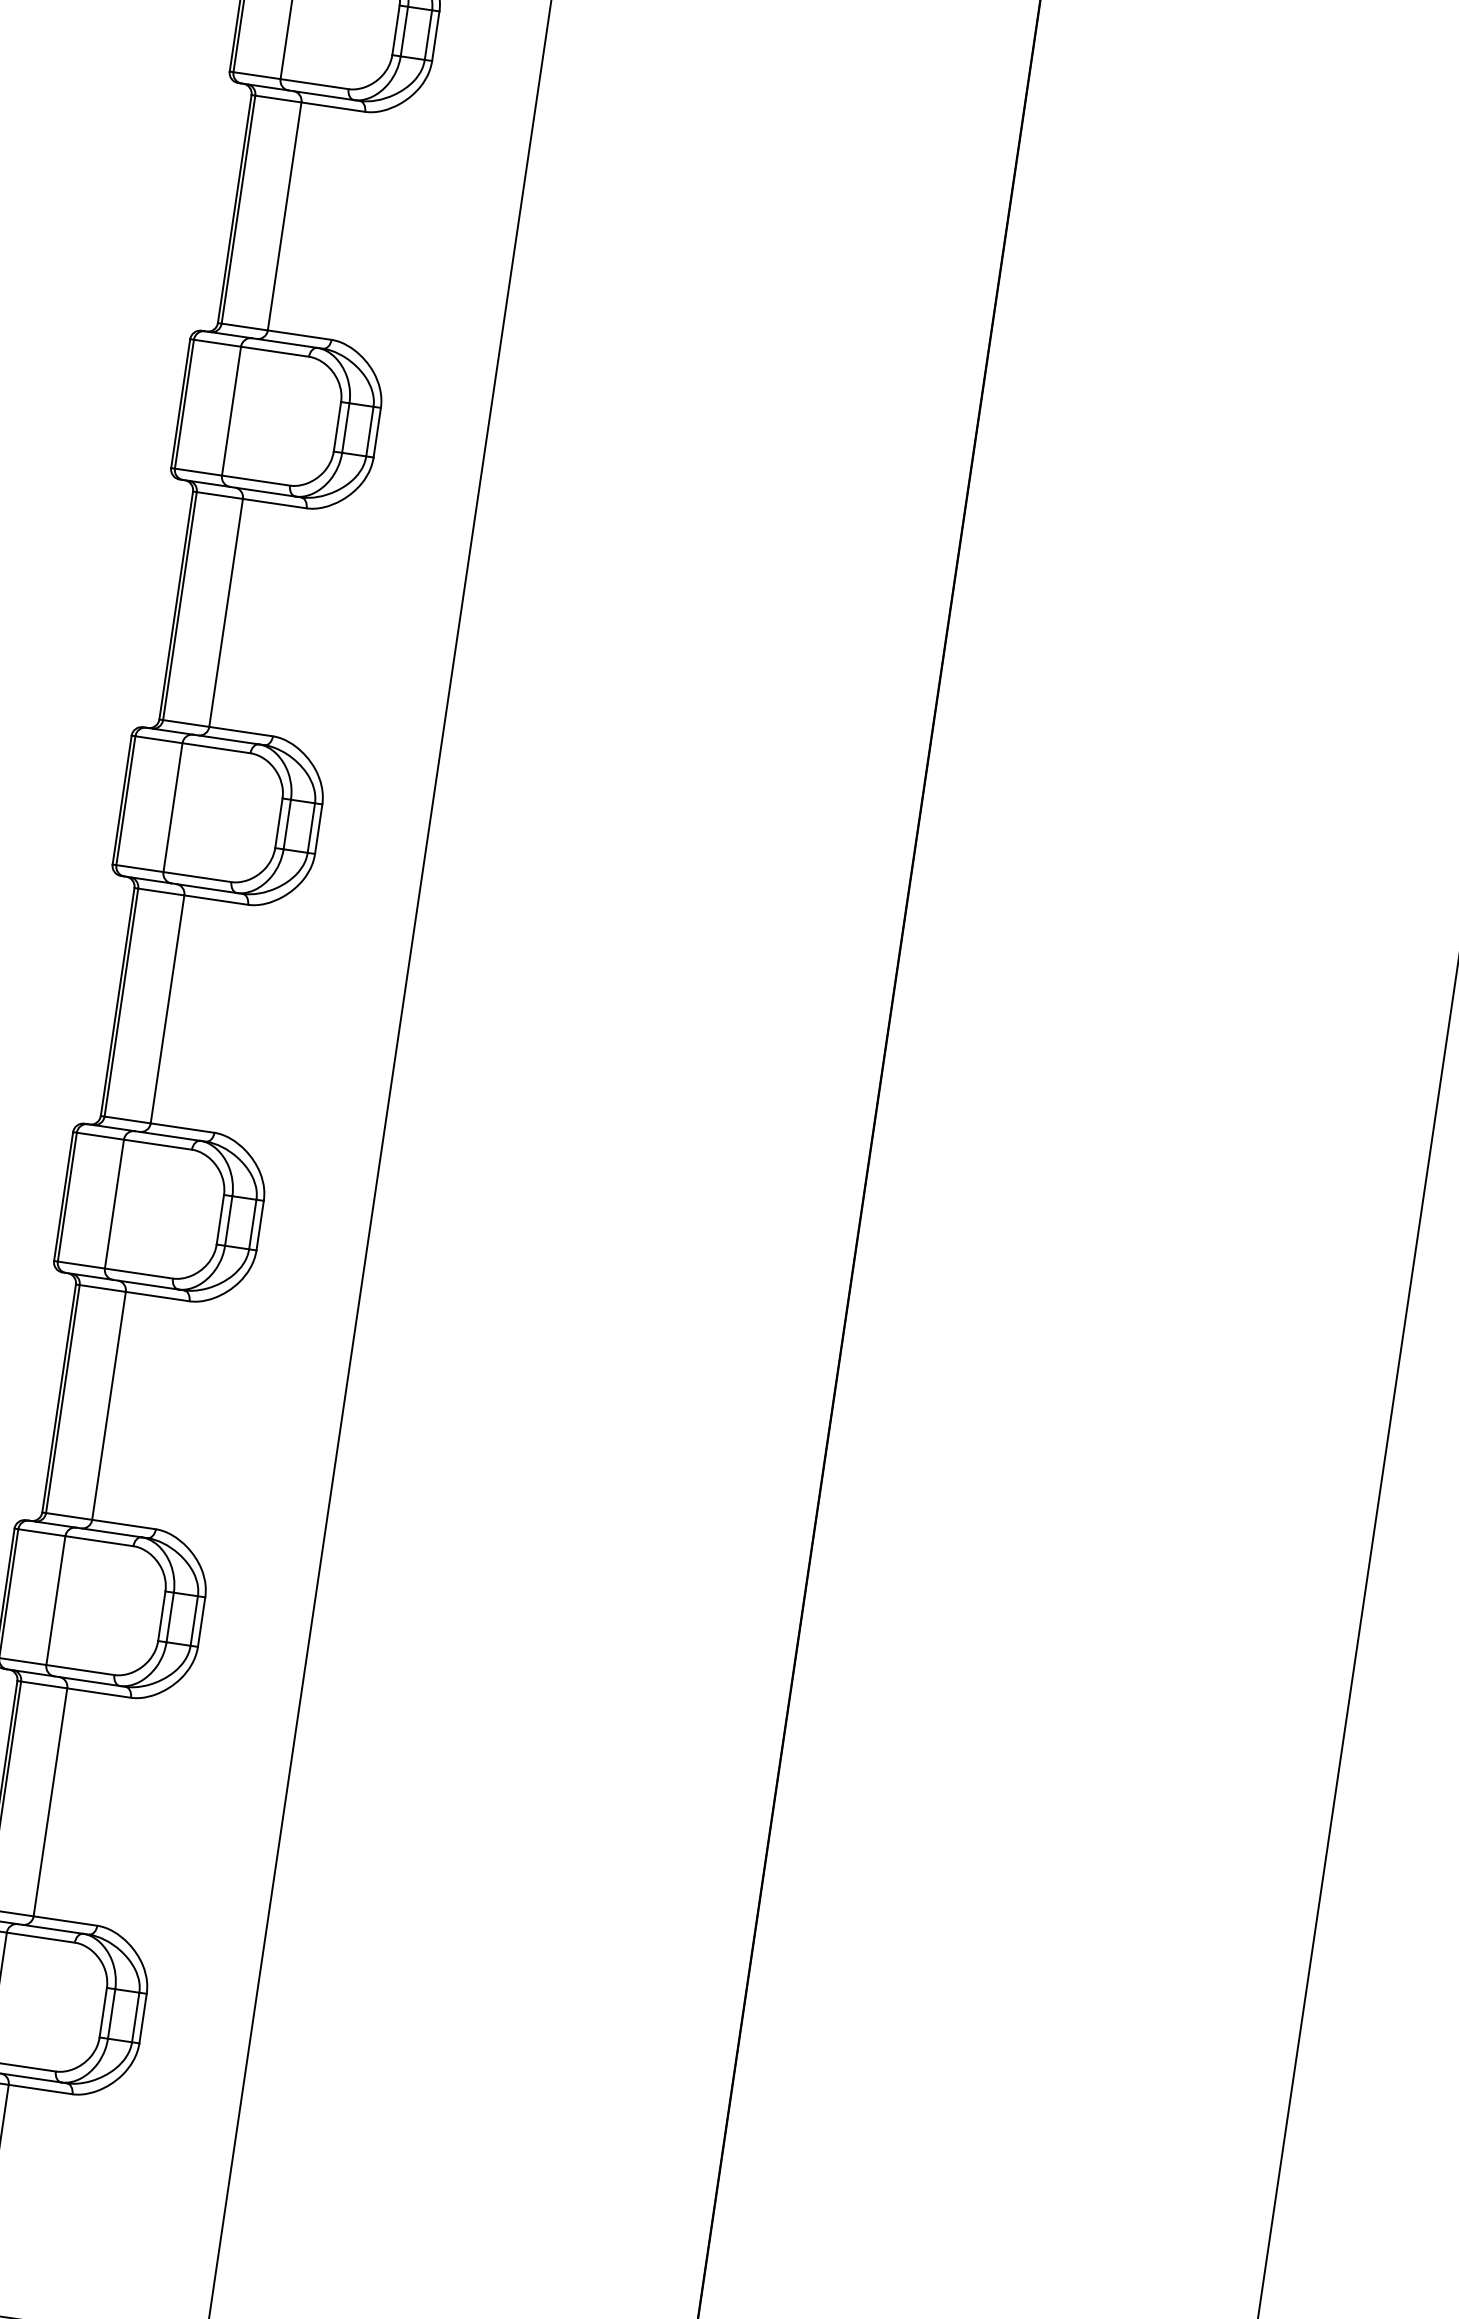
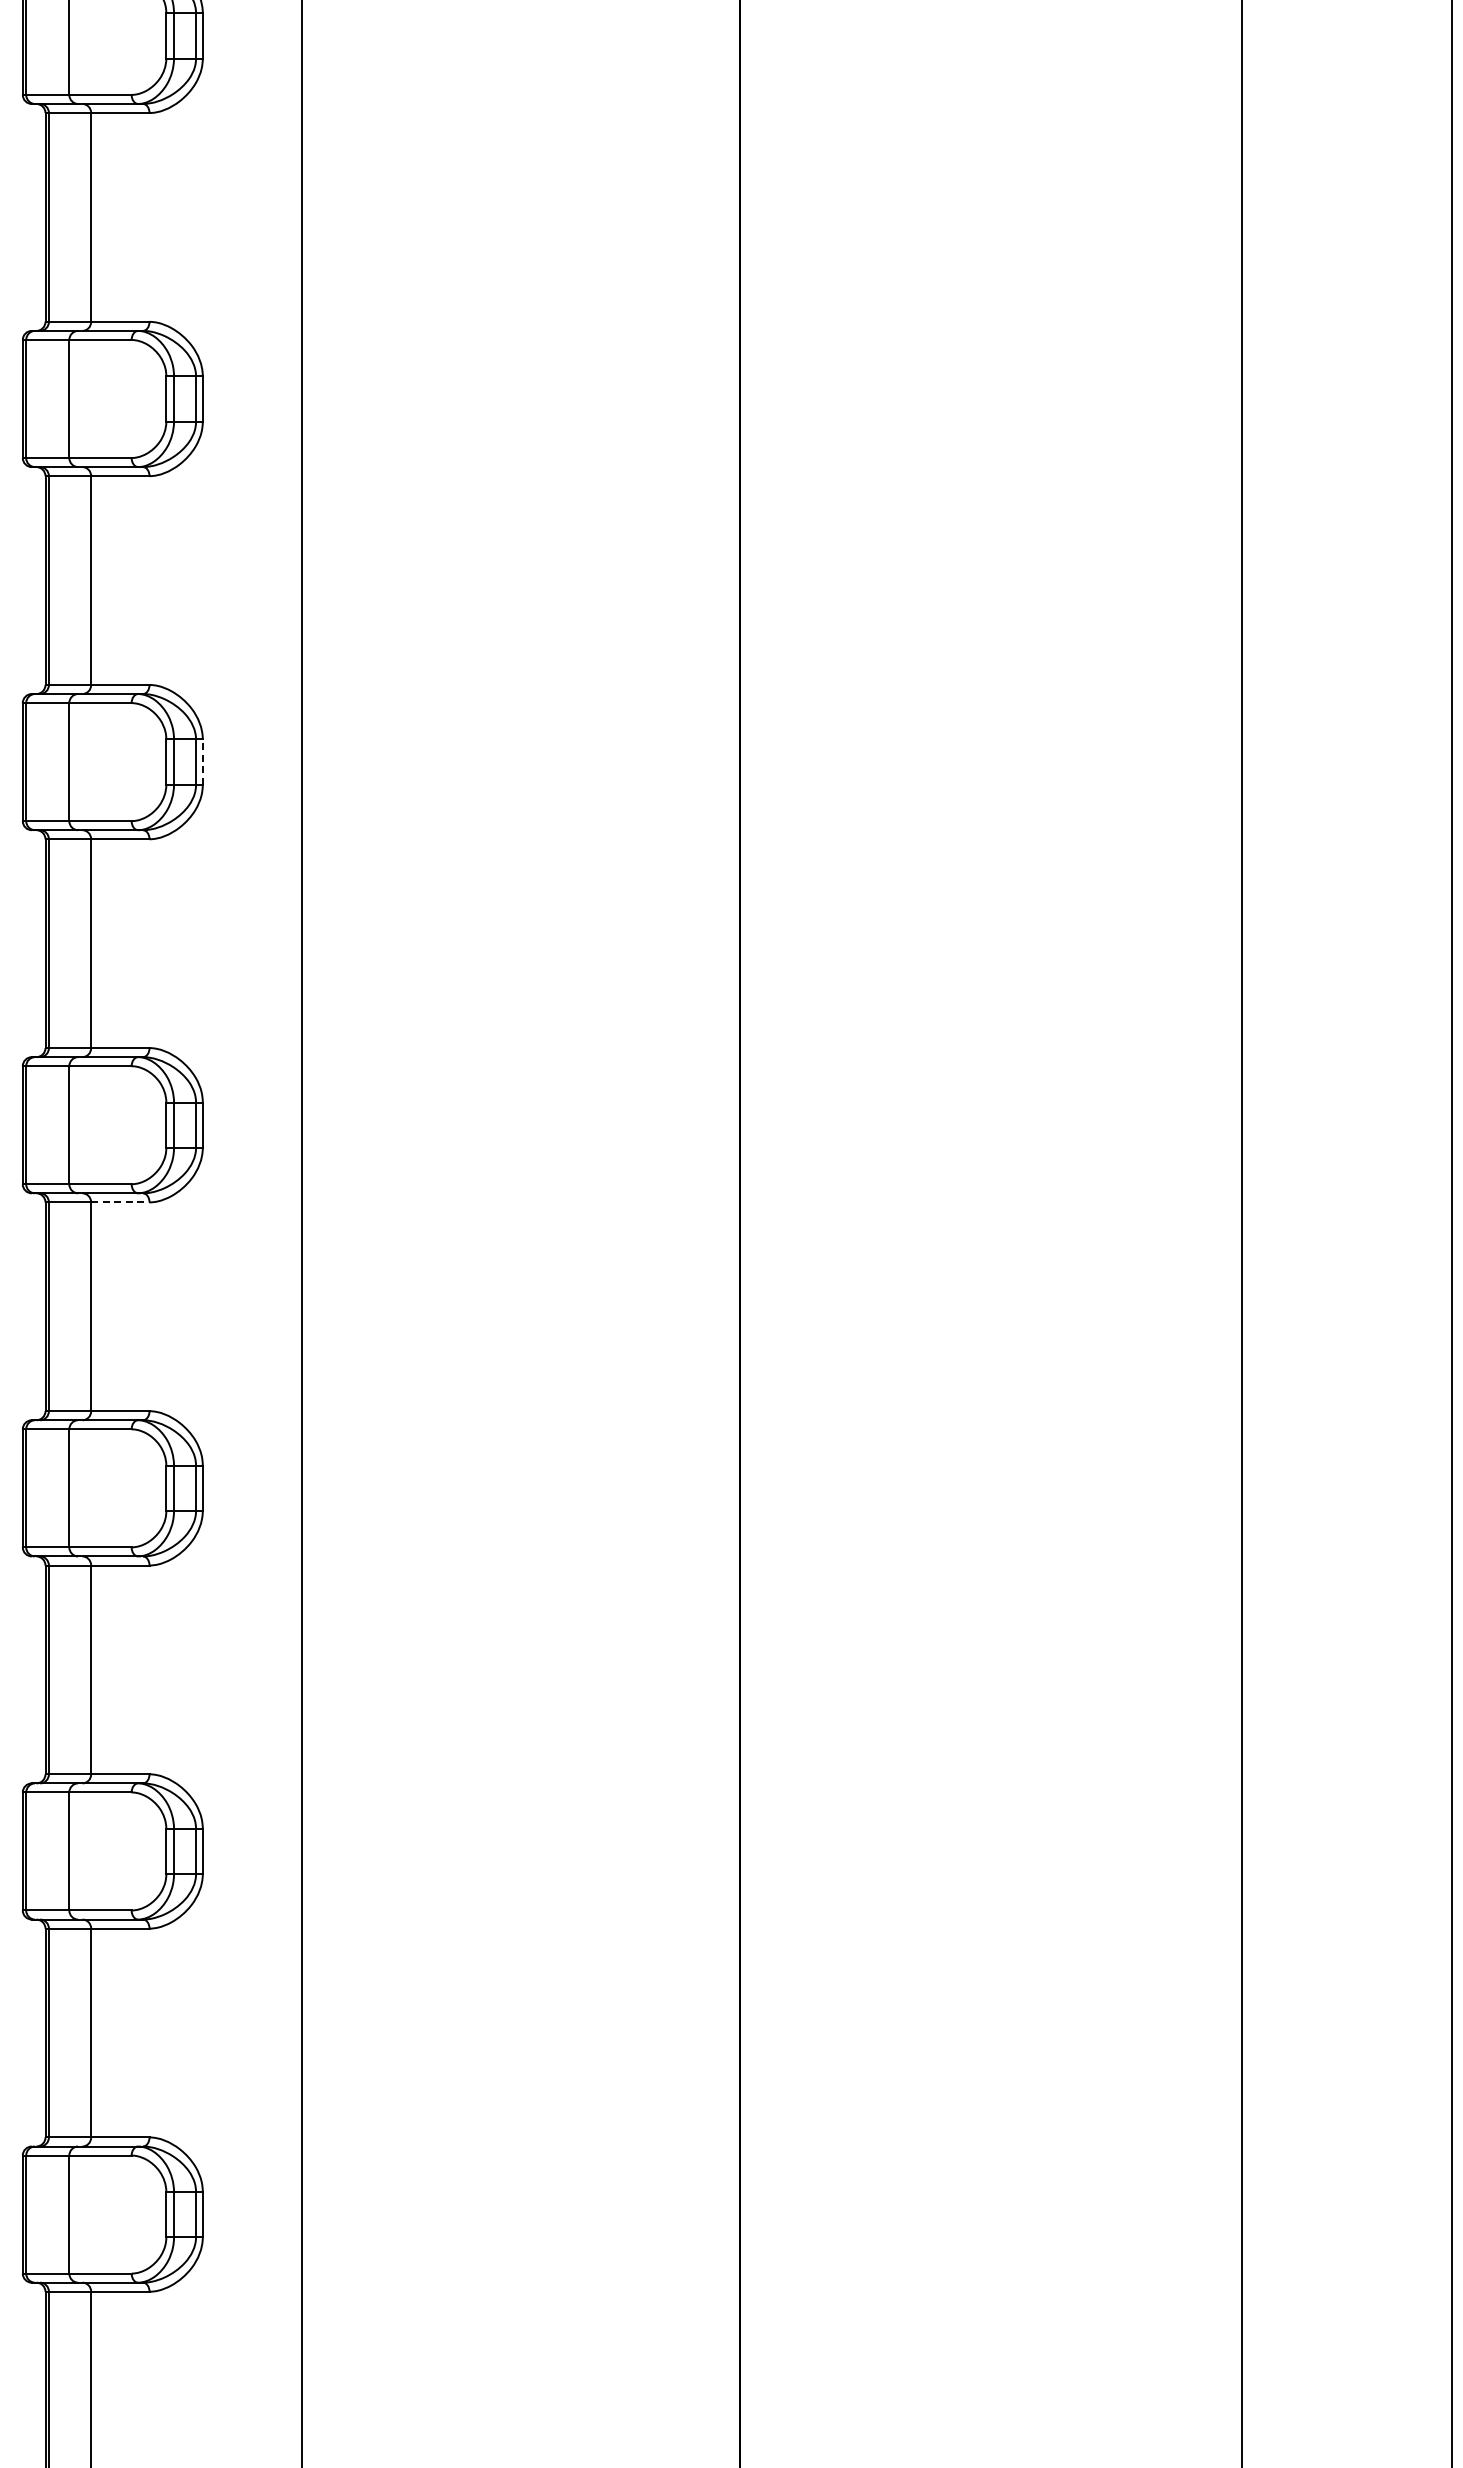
line: (318, 829) -> (202, 762), solid -> dashed
line: (157, 1296) -> (120, 1202), solid -> dashed

